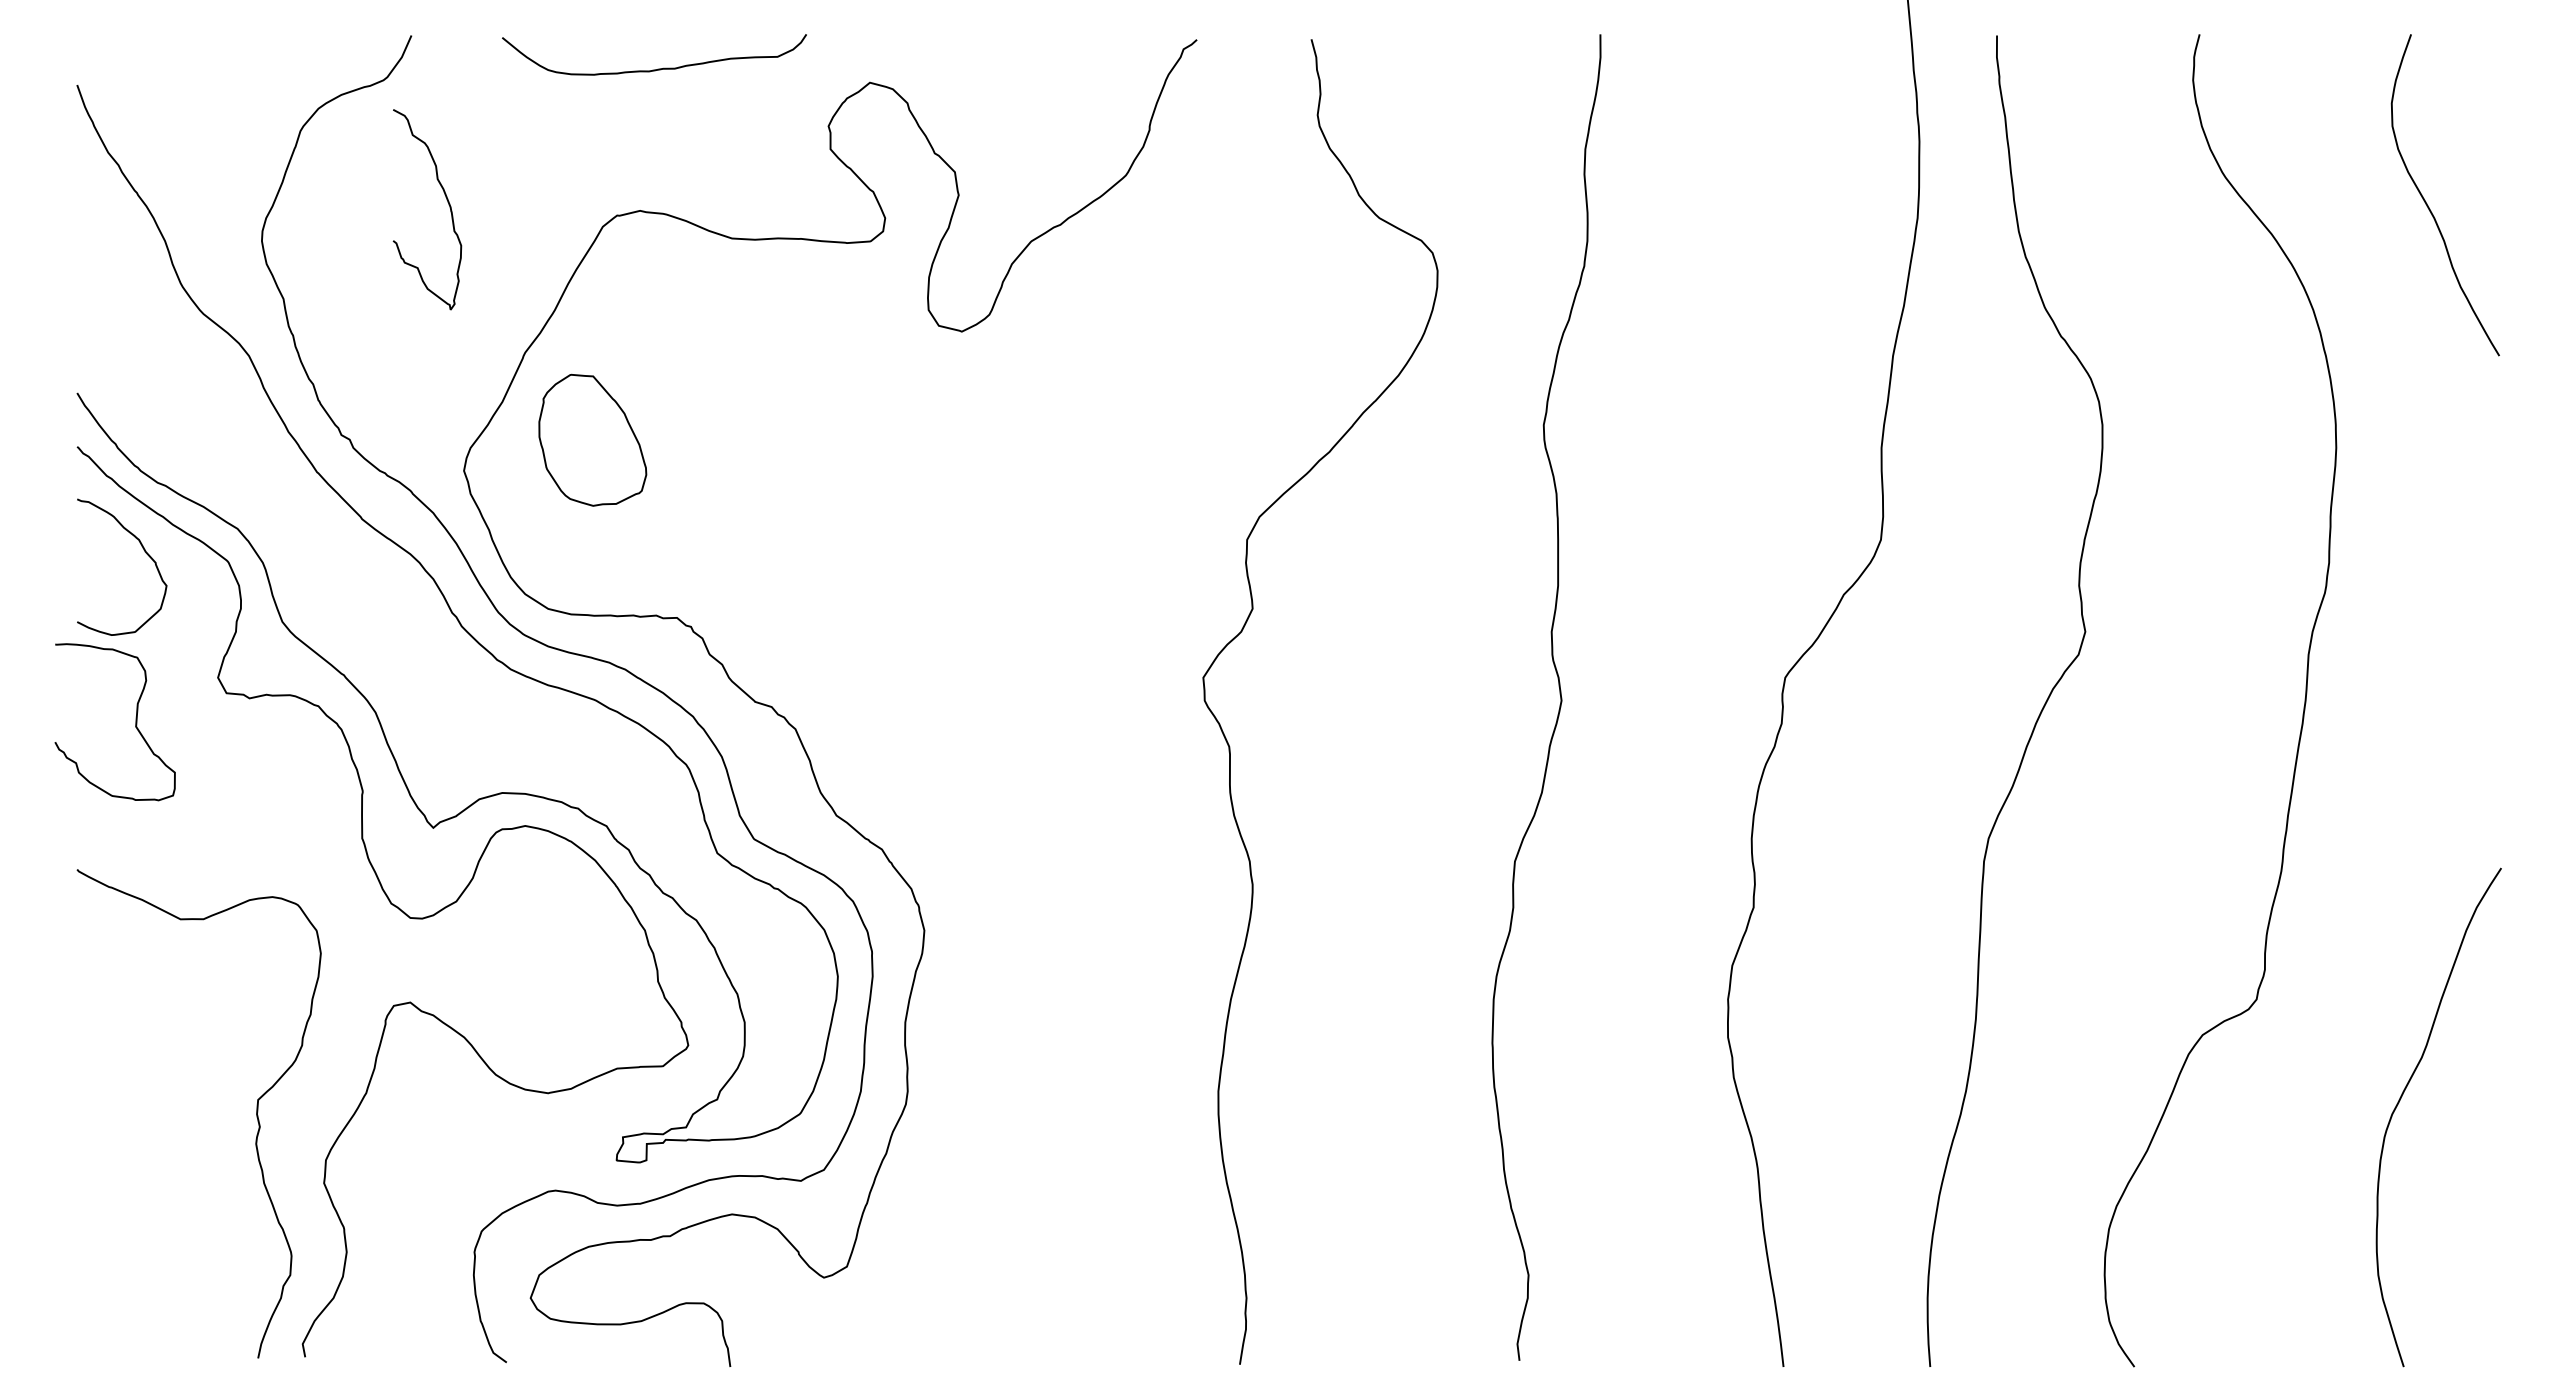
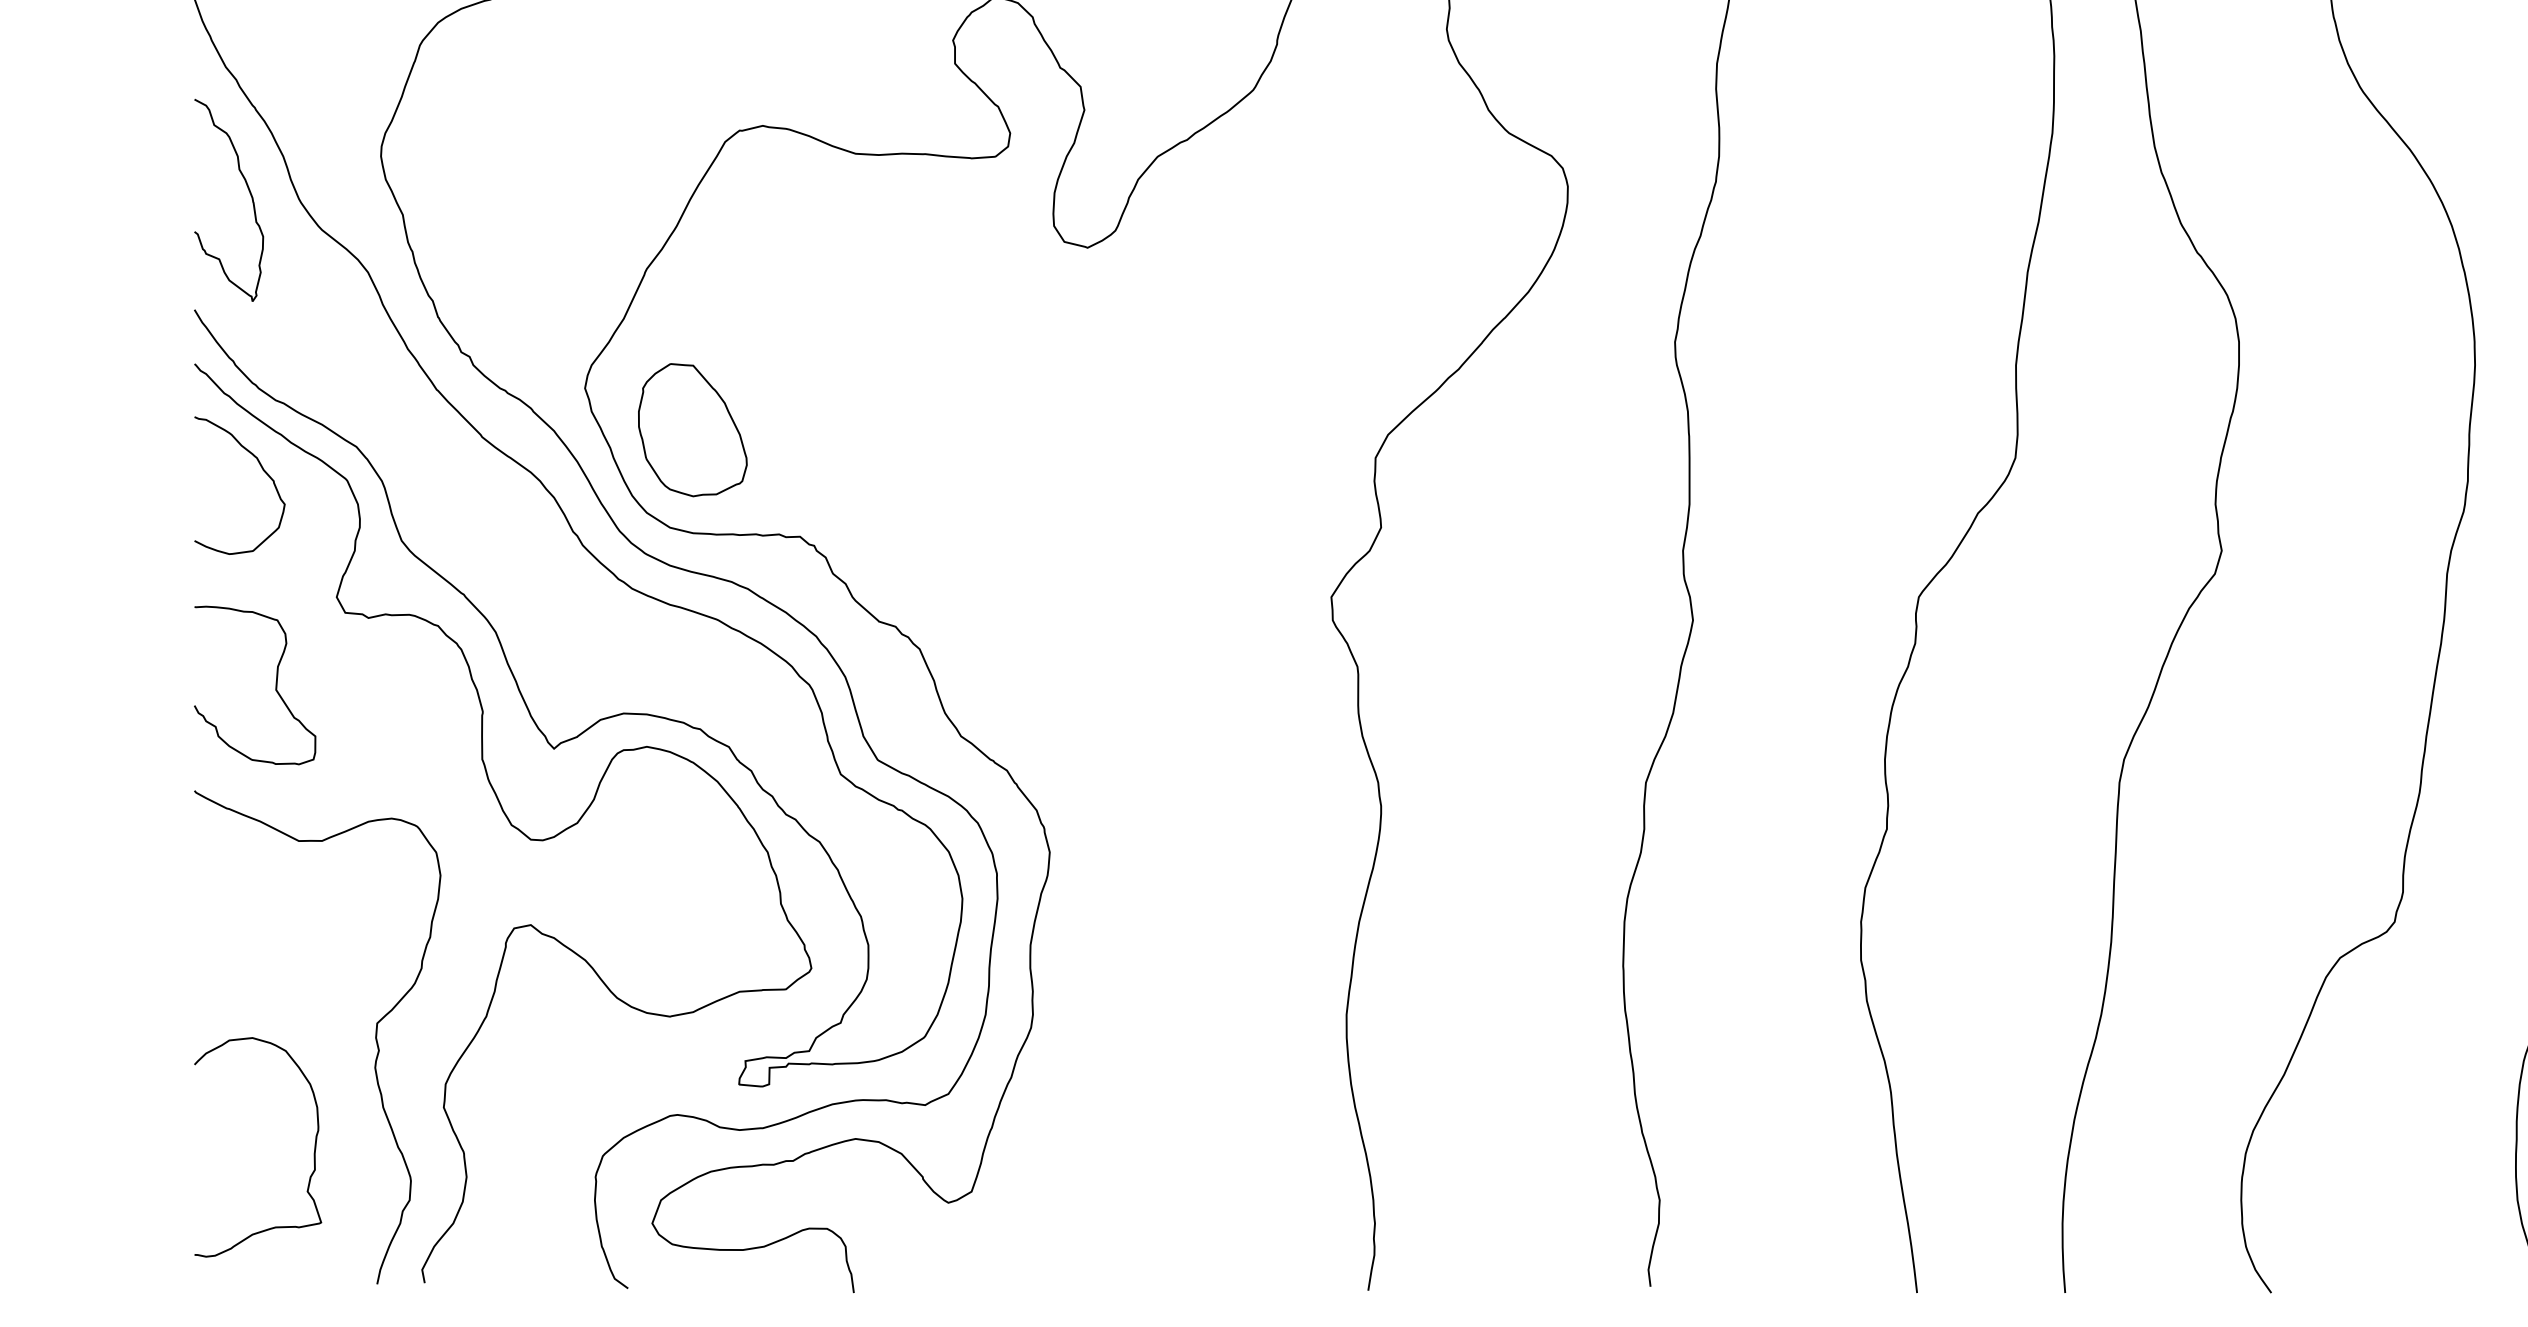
curve: (447, 202) -> (249, 193), moved
part: (592, 439) -> (692, 429), moved
curve: (135, 722) -> (275, 685), moved
curve: (195, 1224) -> (313, 1149), added

